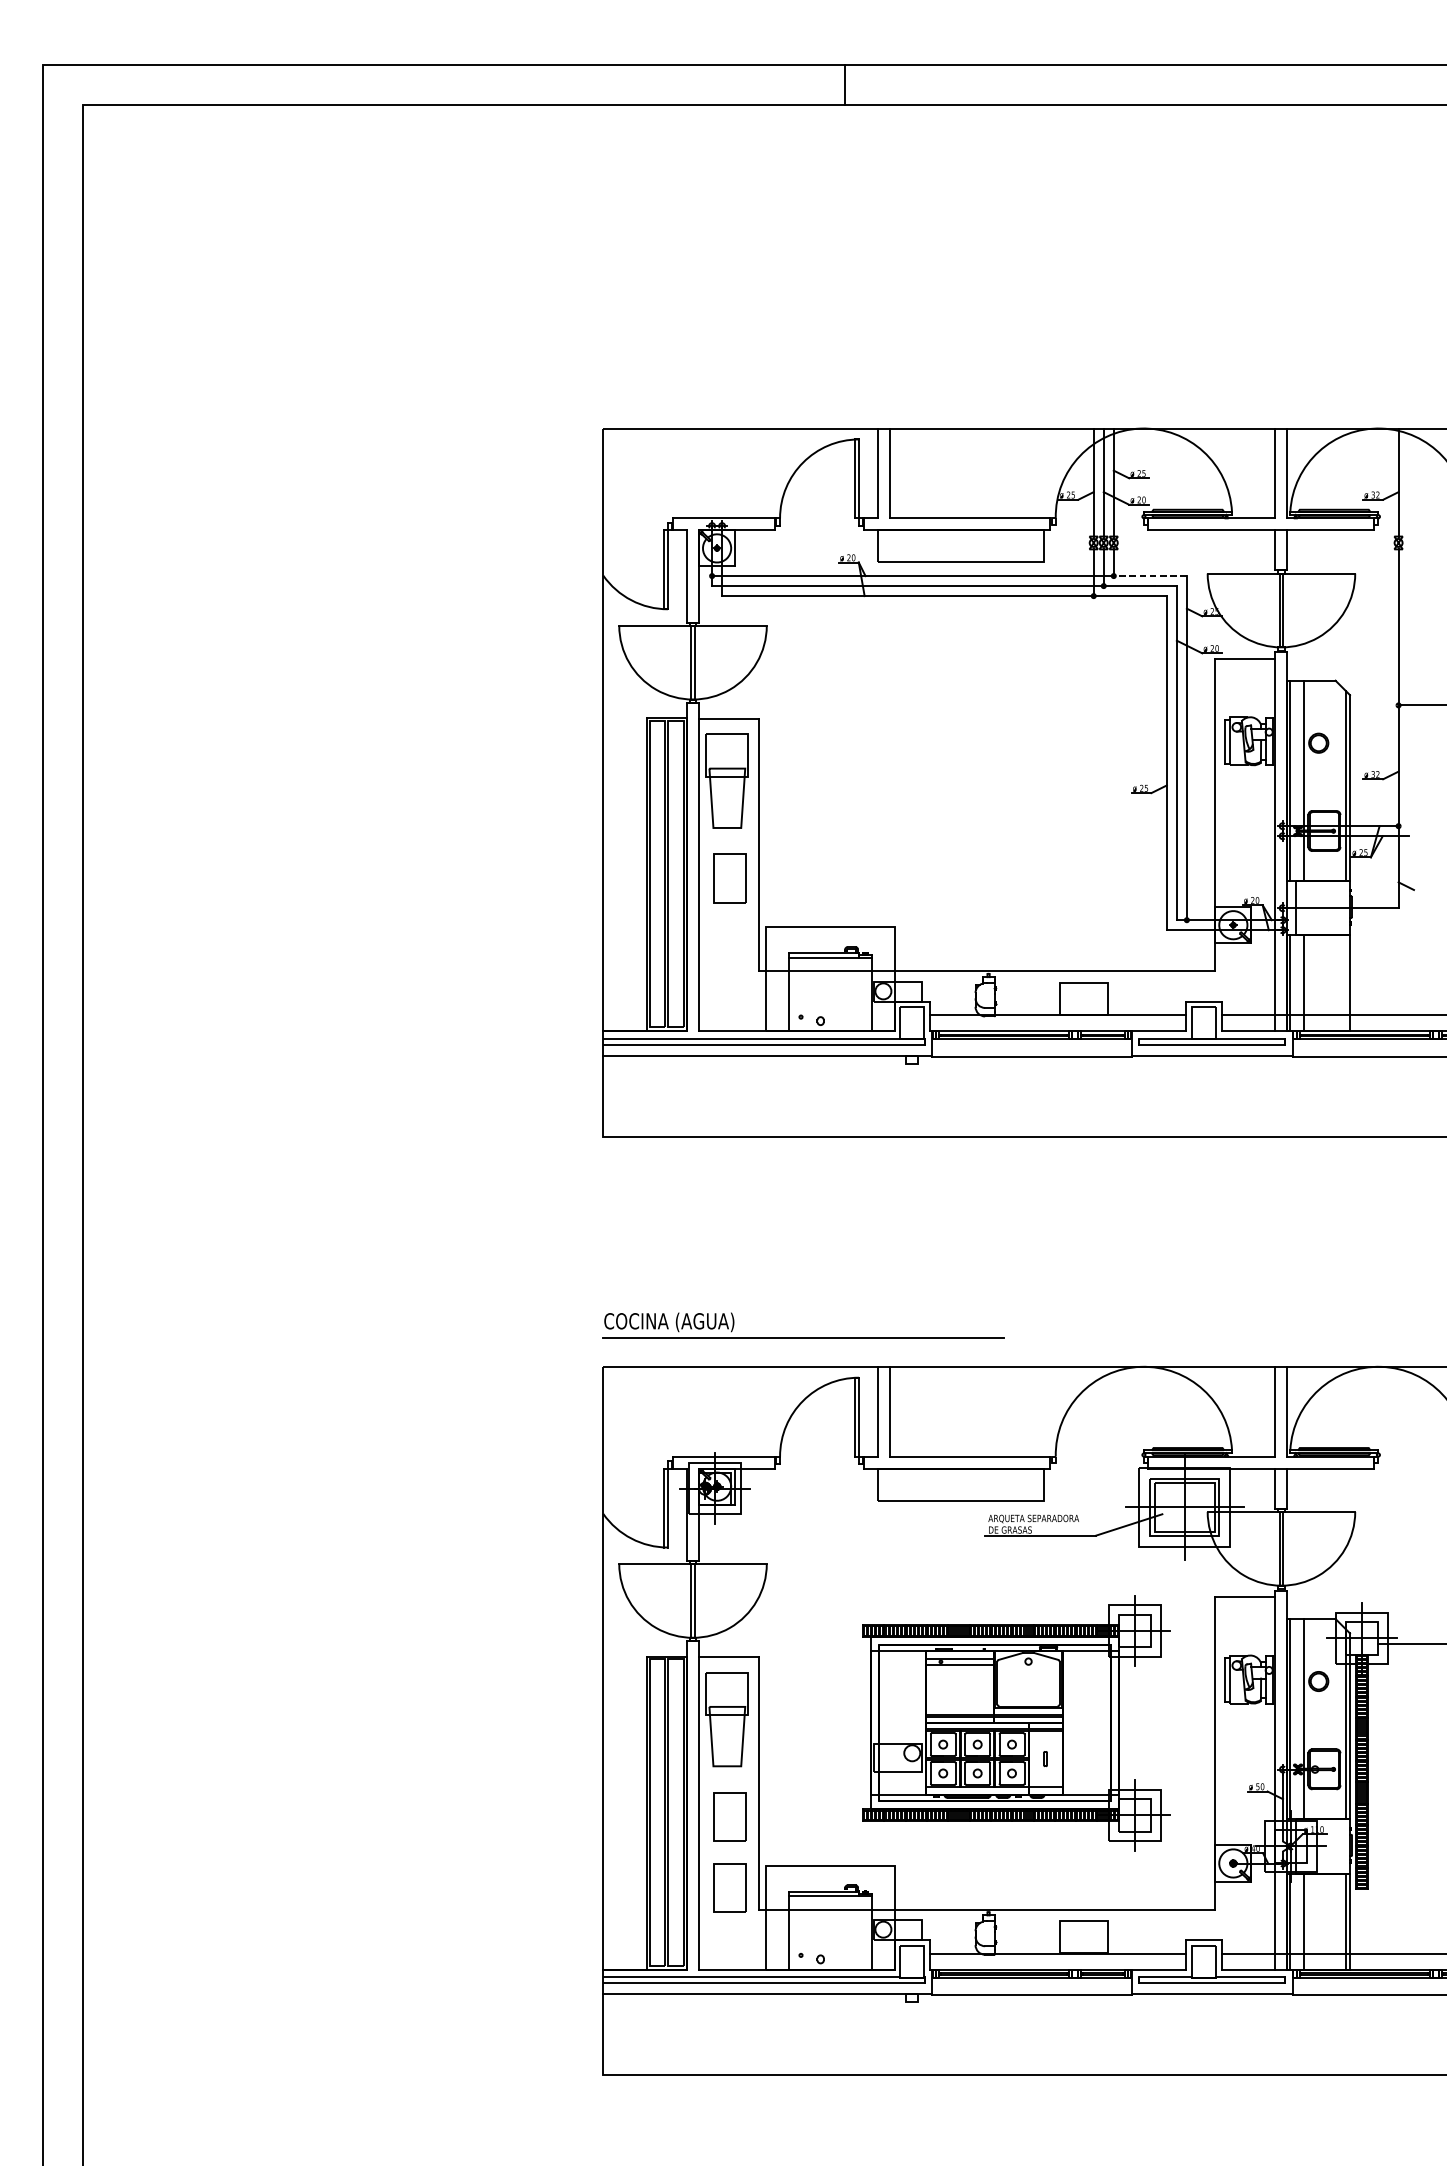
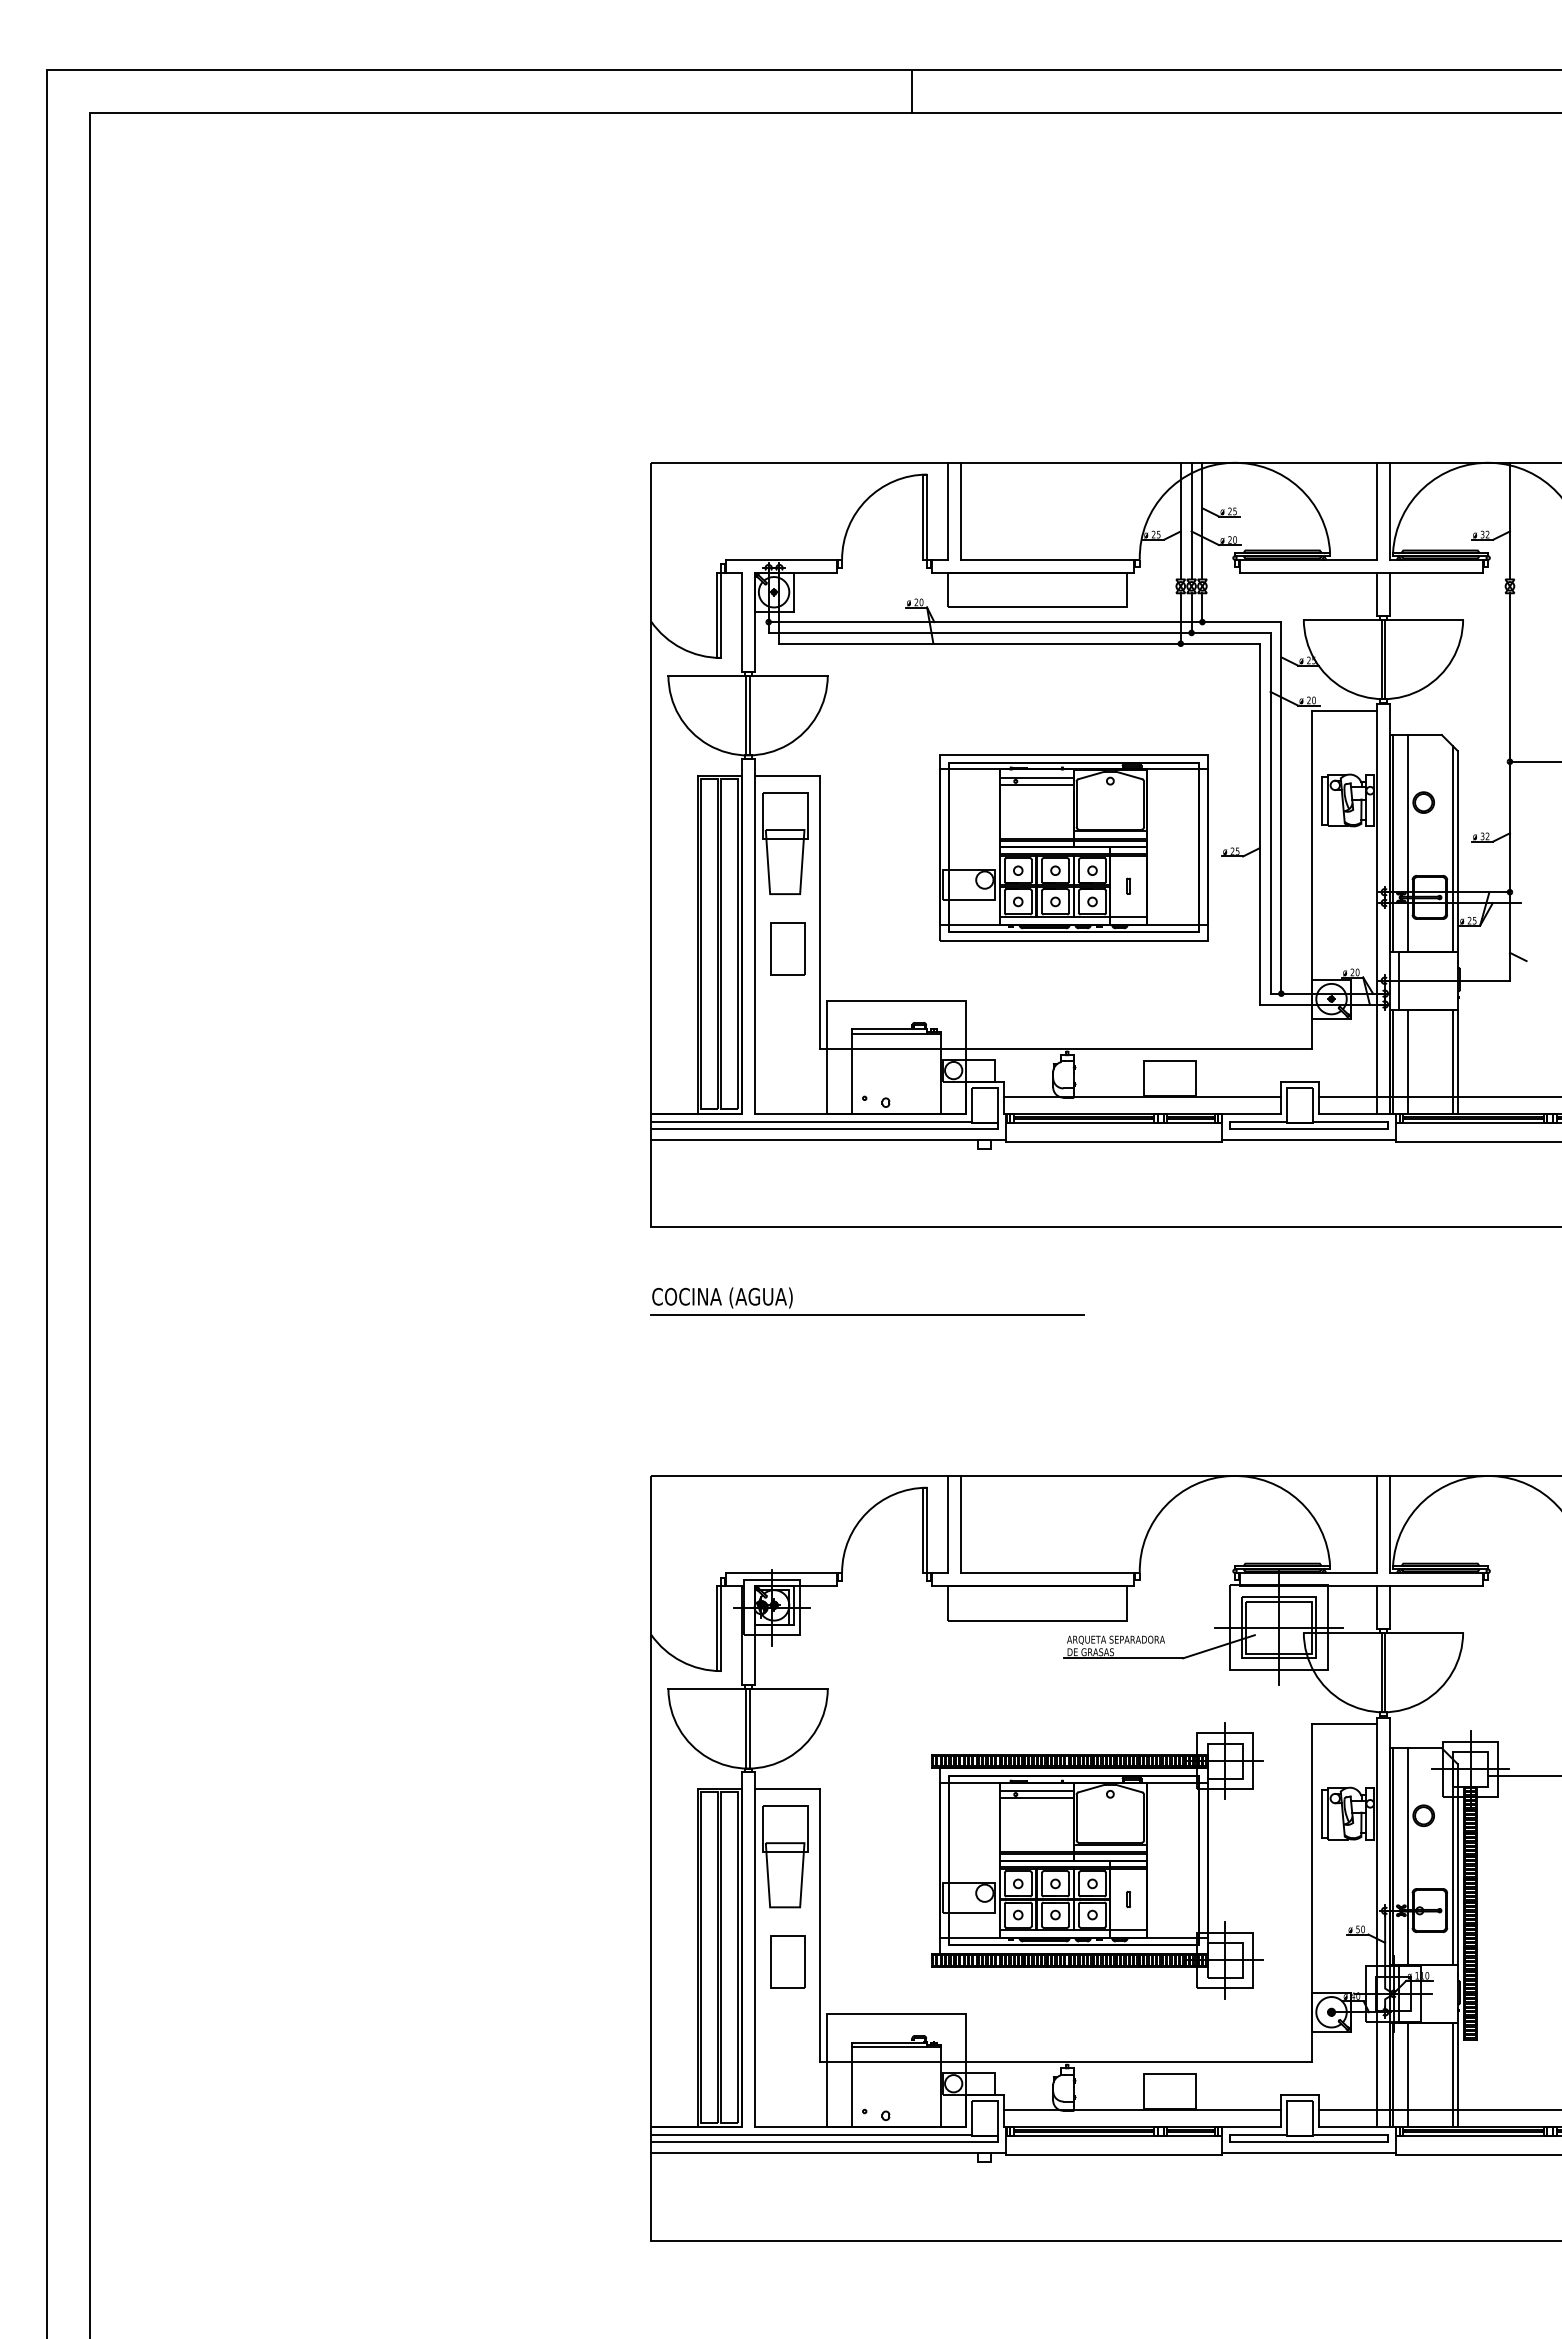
line: (1149, 576) -> (1241, 622), dashed -> solid
part: (994, 784) -> (1073, 847), added
line: (1346, 982) -> (1453, 1061), added
part: (803, 1337) -> (867, 1314), moved
part: (729, 1887) -> (787, 2038), removed

